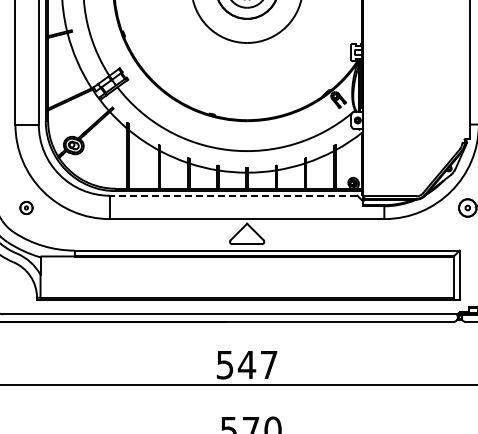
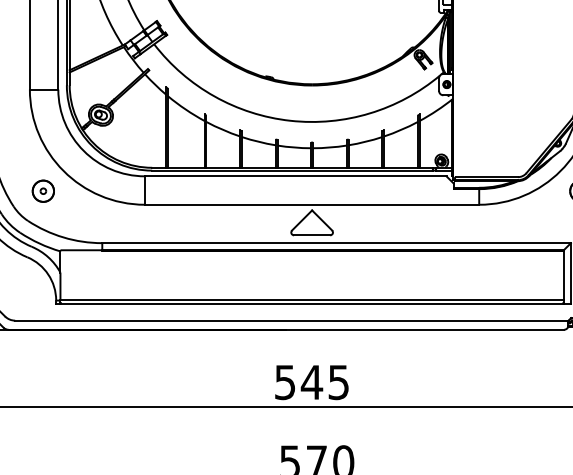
line: (233, 195) -> (295, 176), dashed -> solid
part: (26, 207) -> (43, 190), size x1.43
text: (268, 365) -> (338, 383), 547 -> 545

